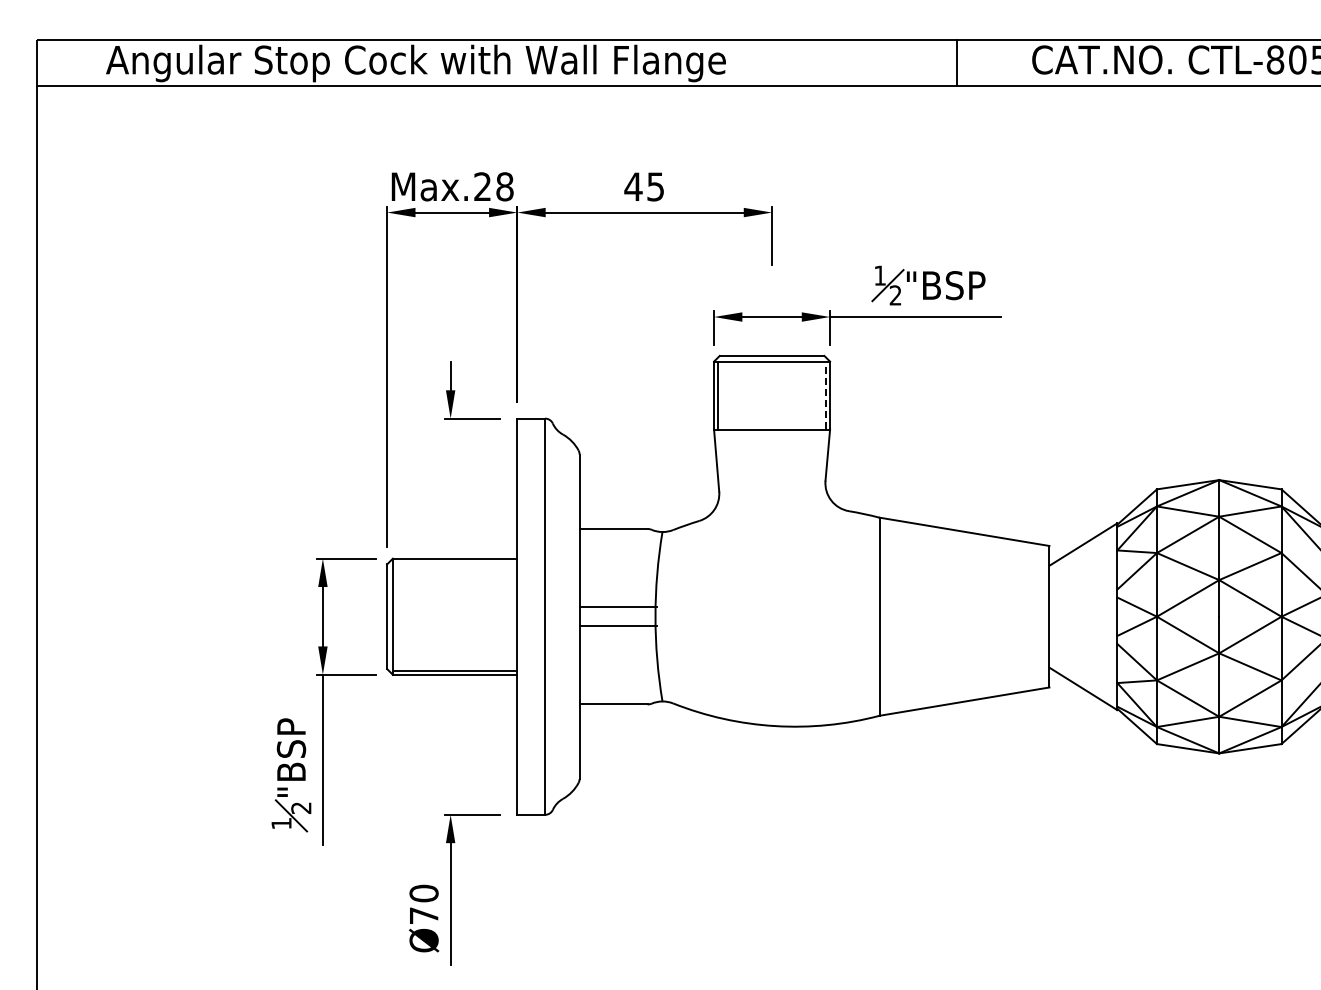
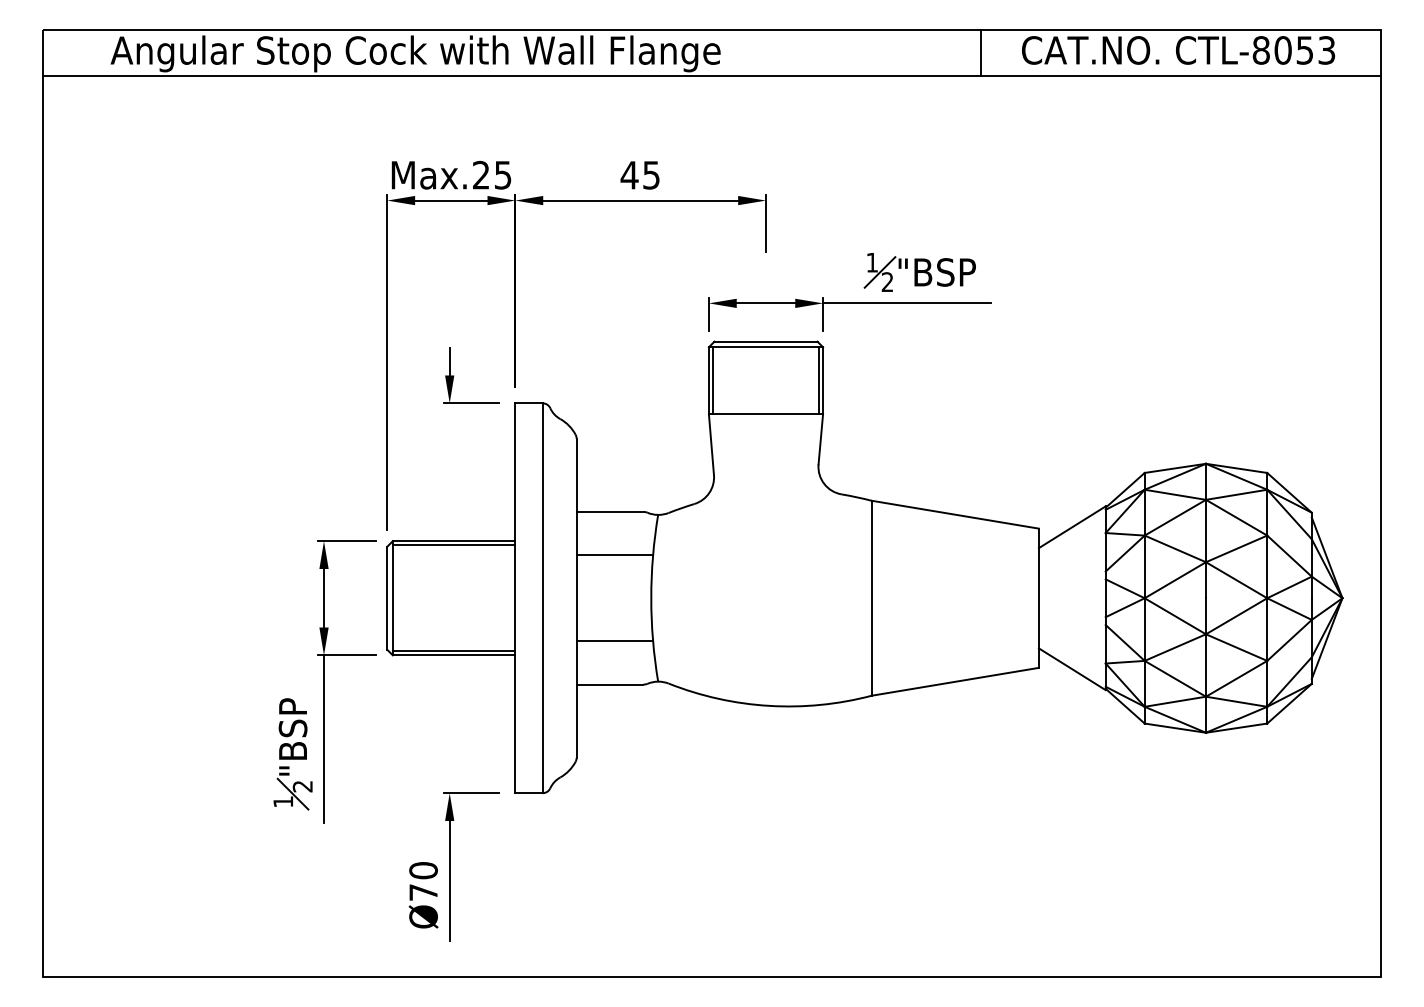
line: (956, 63) -> (980, 53), moved
text: (504, 186) -> (502, 174), Max.28 -> Max.25
line: (825, 395) -> (818, 380), dashed -> solid
line: (454, 563) -> (453, 545), added
line: (618, 607) -> (614, 555), moved
line: (618, 626) -> (614, 641), moved

